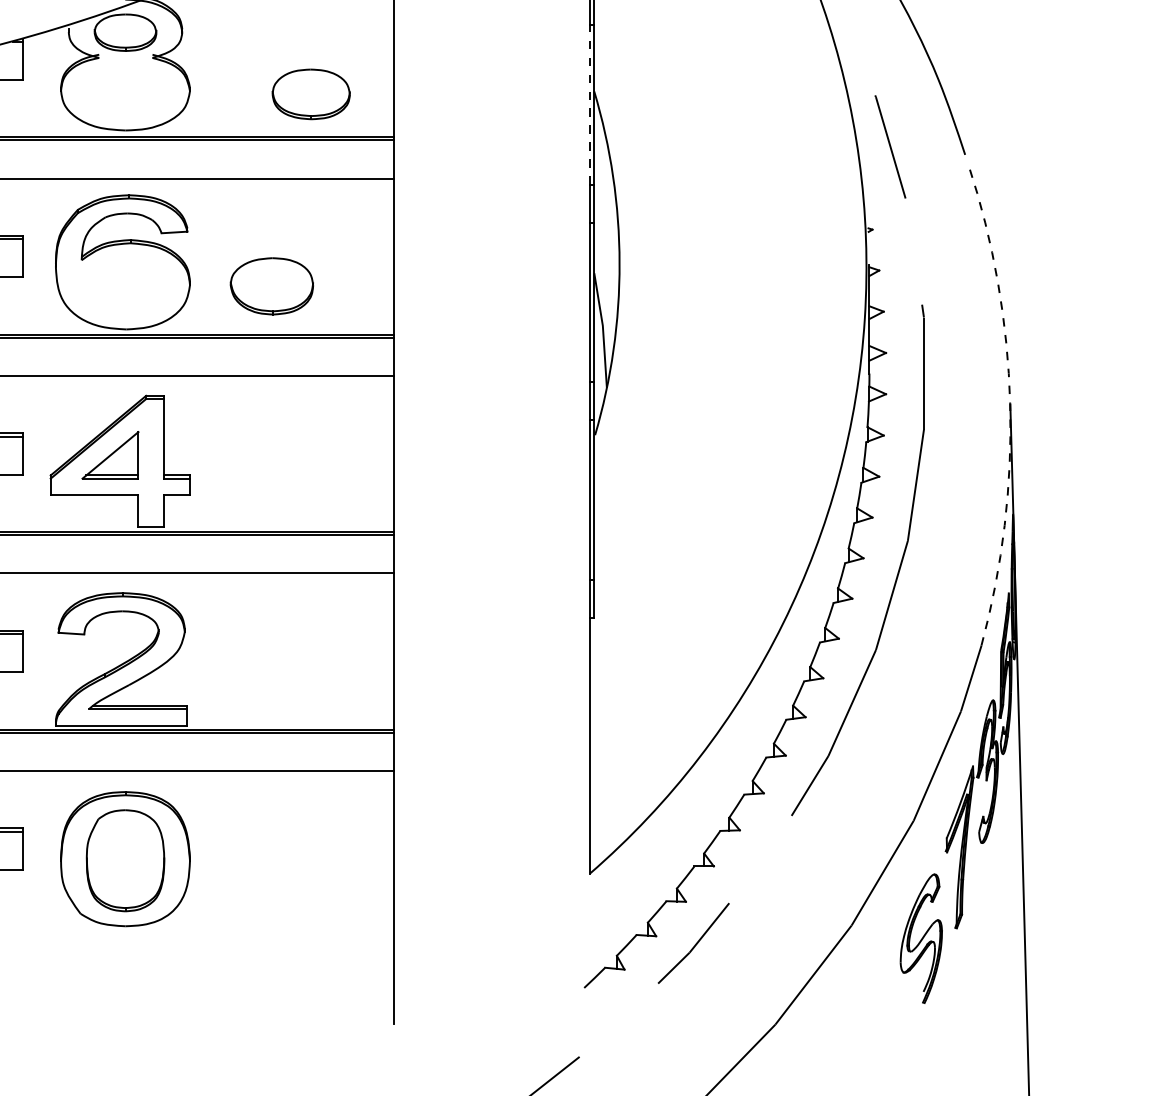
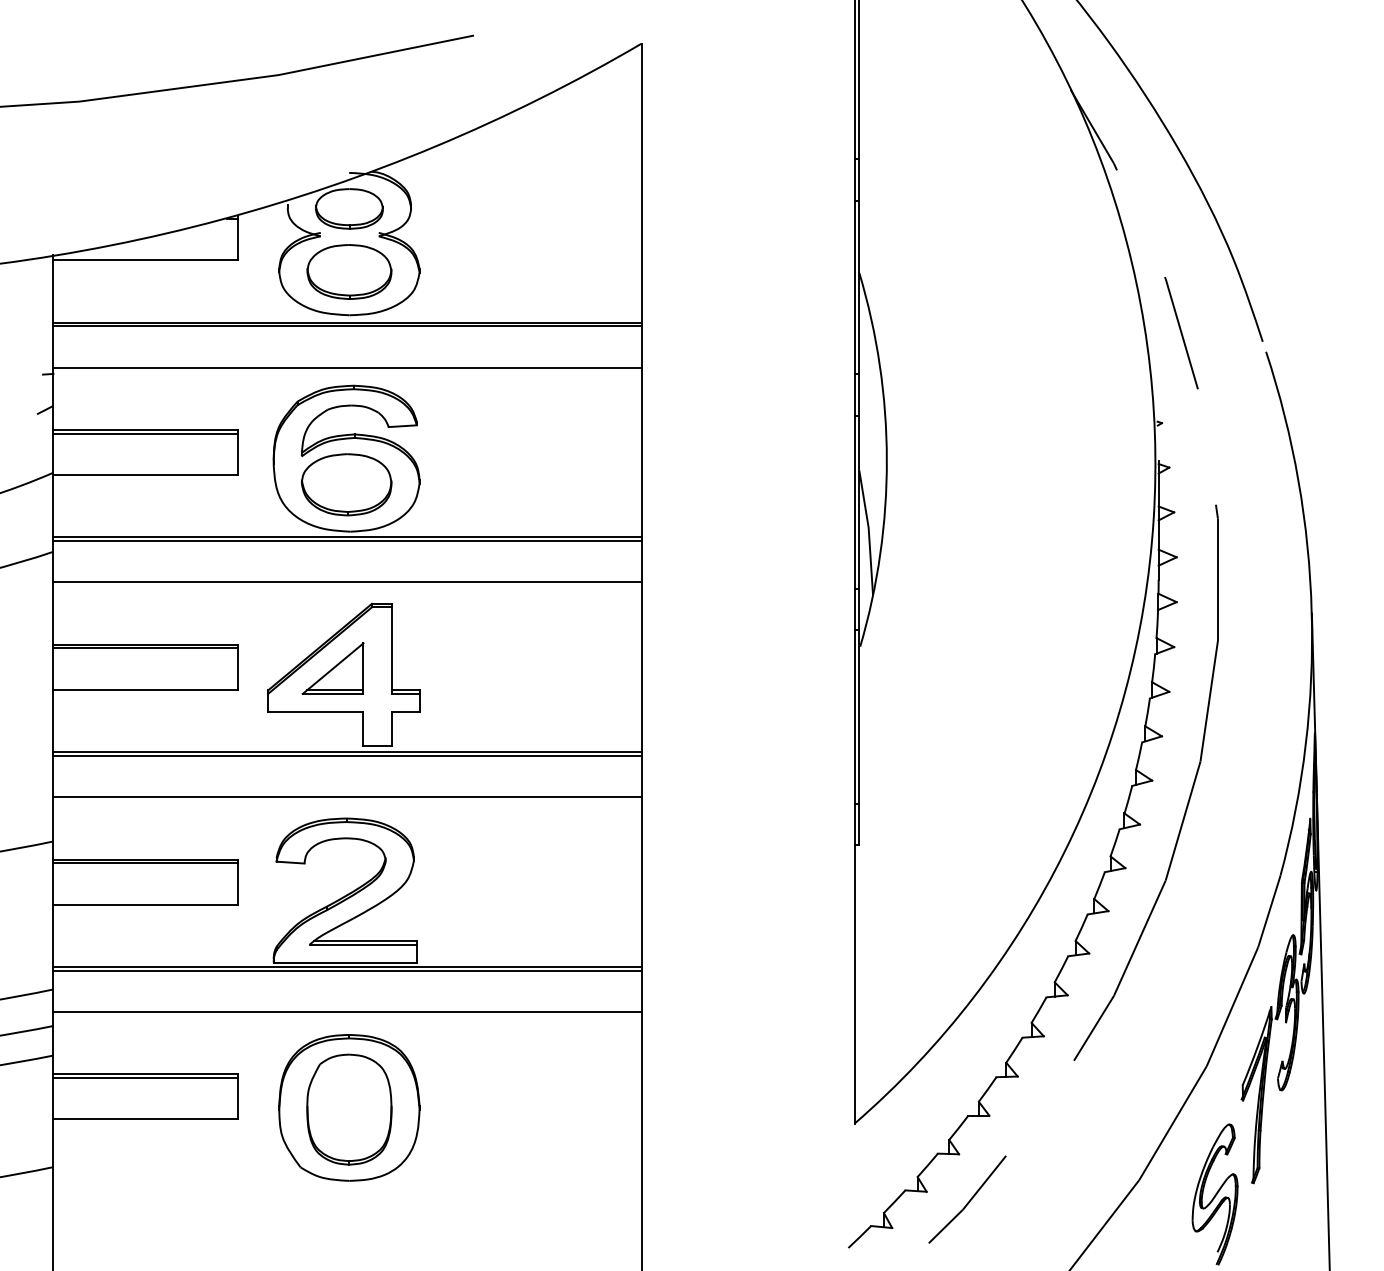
part: (311, 93) -> (349, 271), moved
line: (589, 104) -> (854, 287), dashed -> solid
part: (271, 286) -> (346, 484), moved
arc: (1009, 403) -> (1311, 612), dashed -> solid

